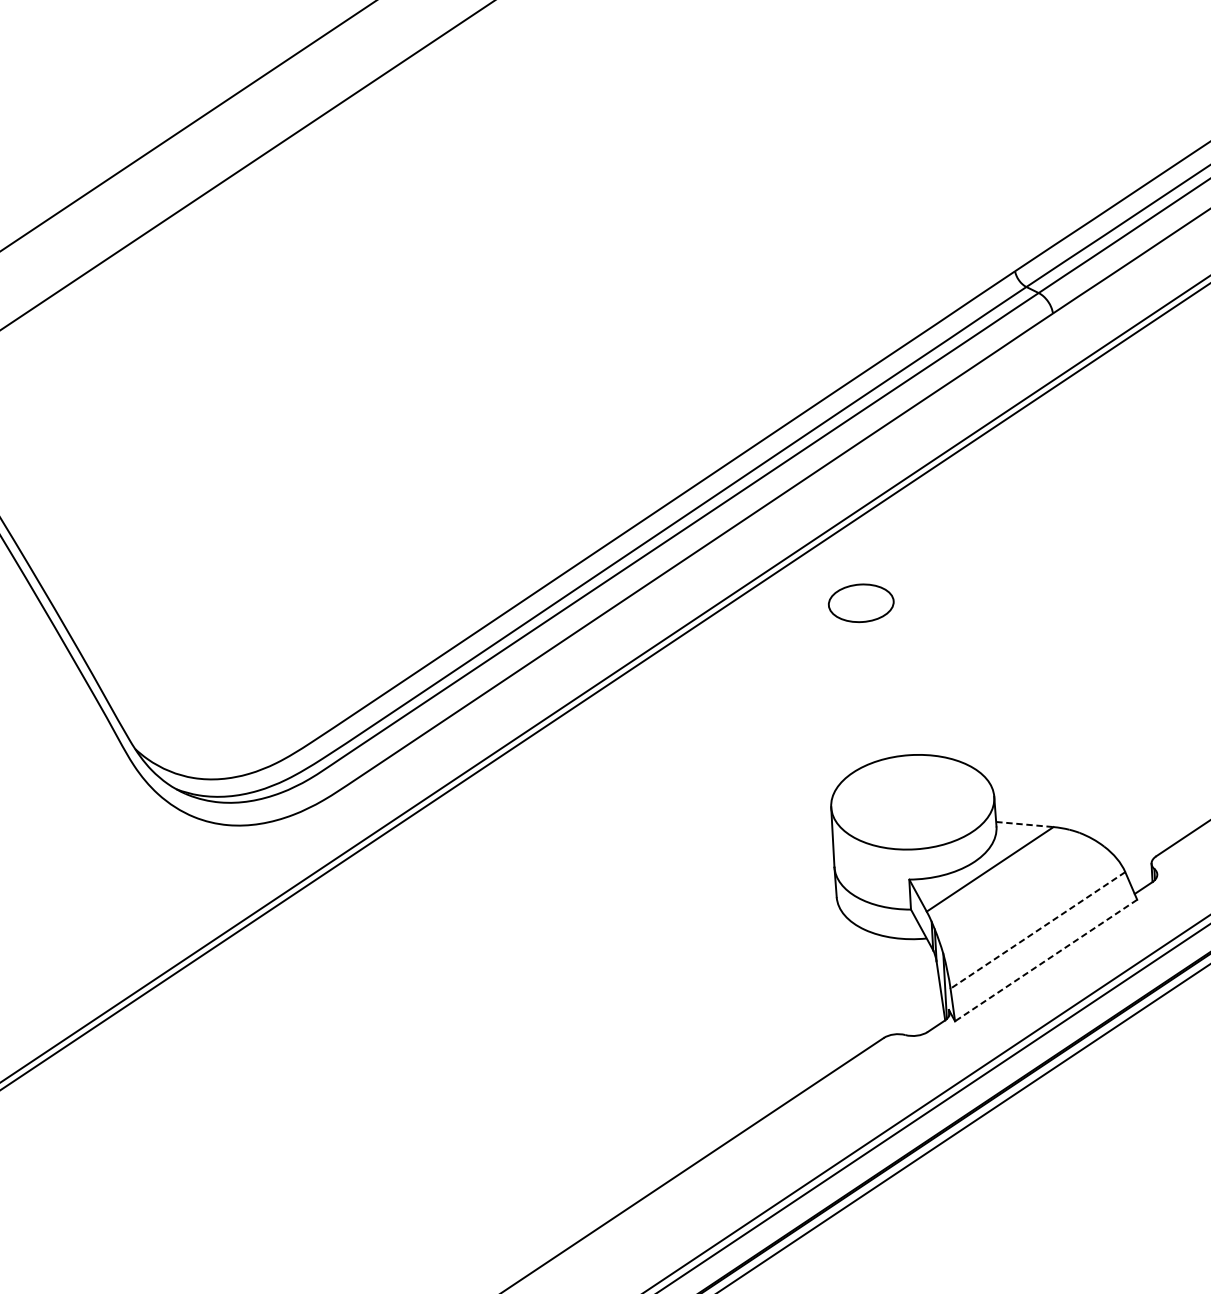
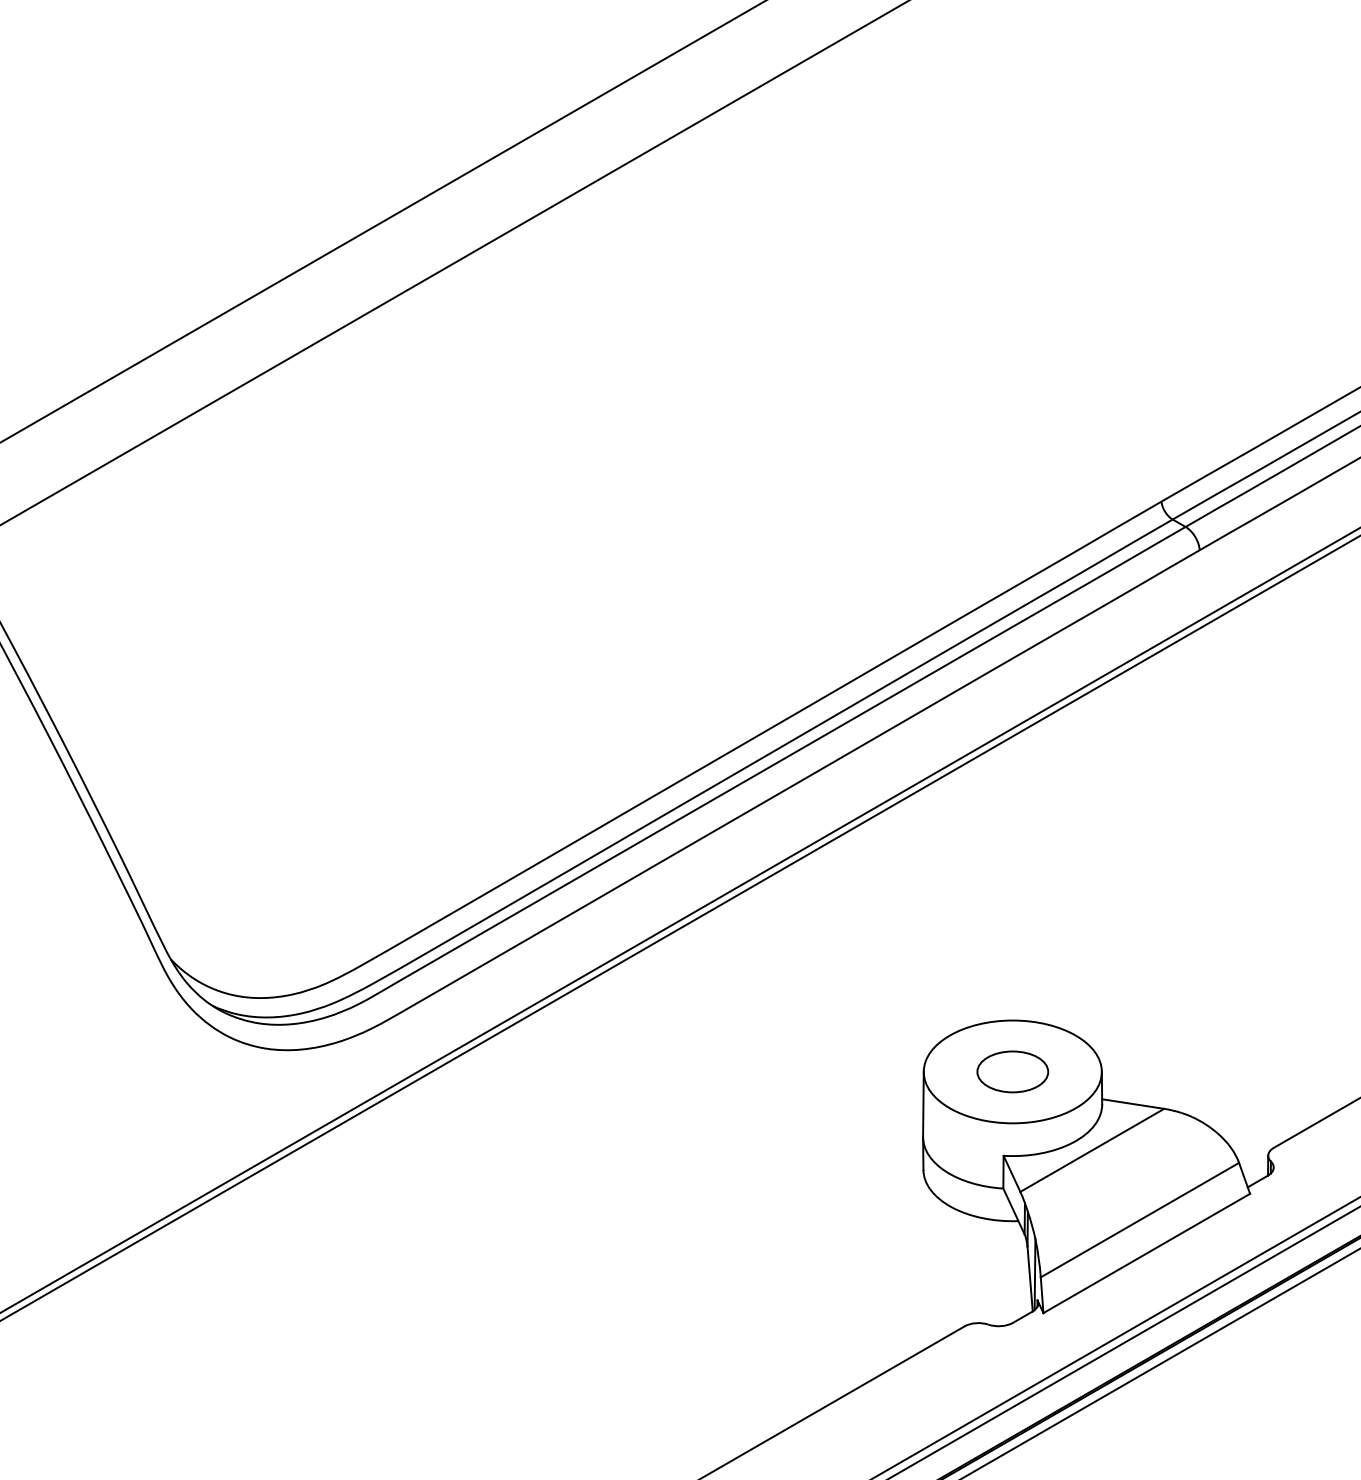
part: (860, 602) -> (1012, 1071), moved
line: (1025, 824) -> (1133, 1104), dashed -> solid
line: (1037, 930) -> (1139, 1220), dashed -> solid
line: (1045, 960) -> (1146, 1253), dashed -> solid

